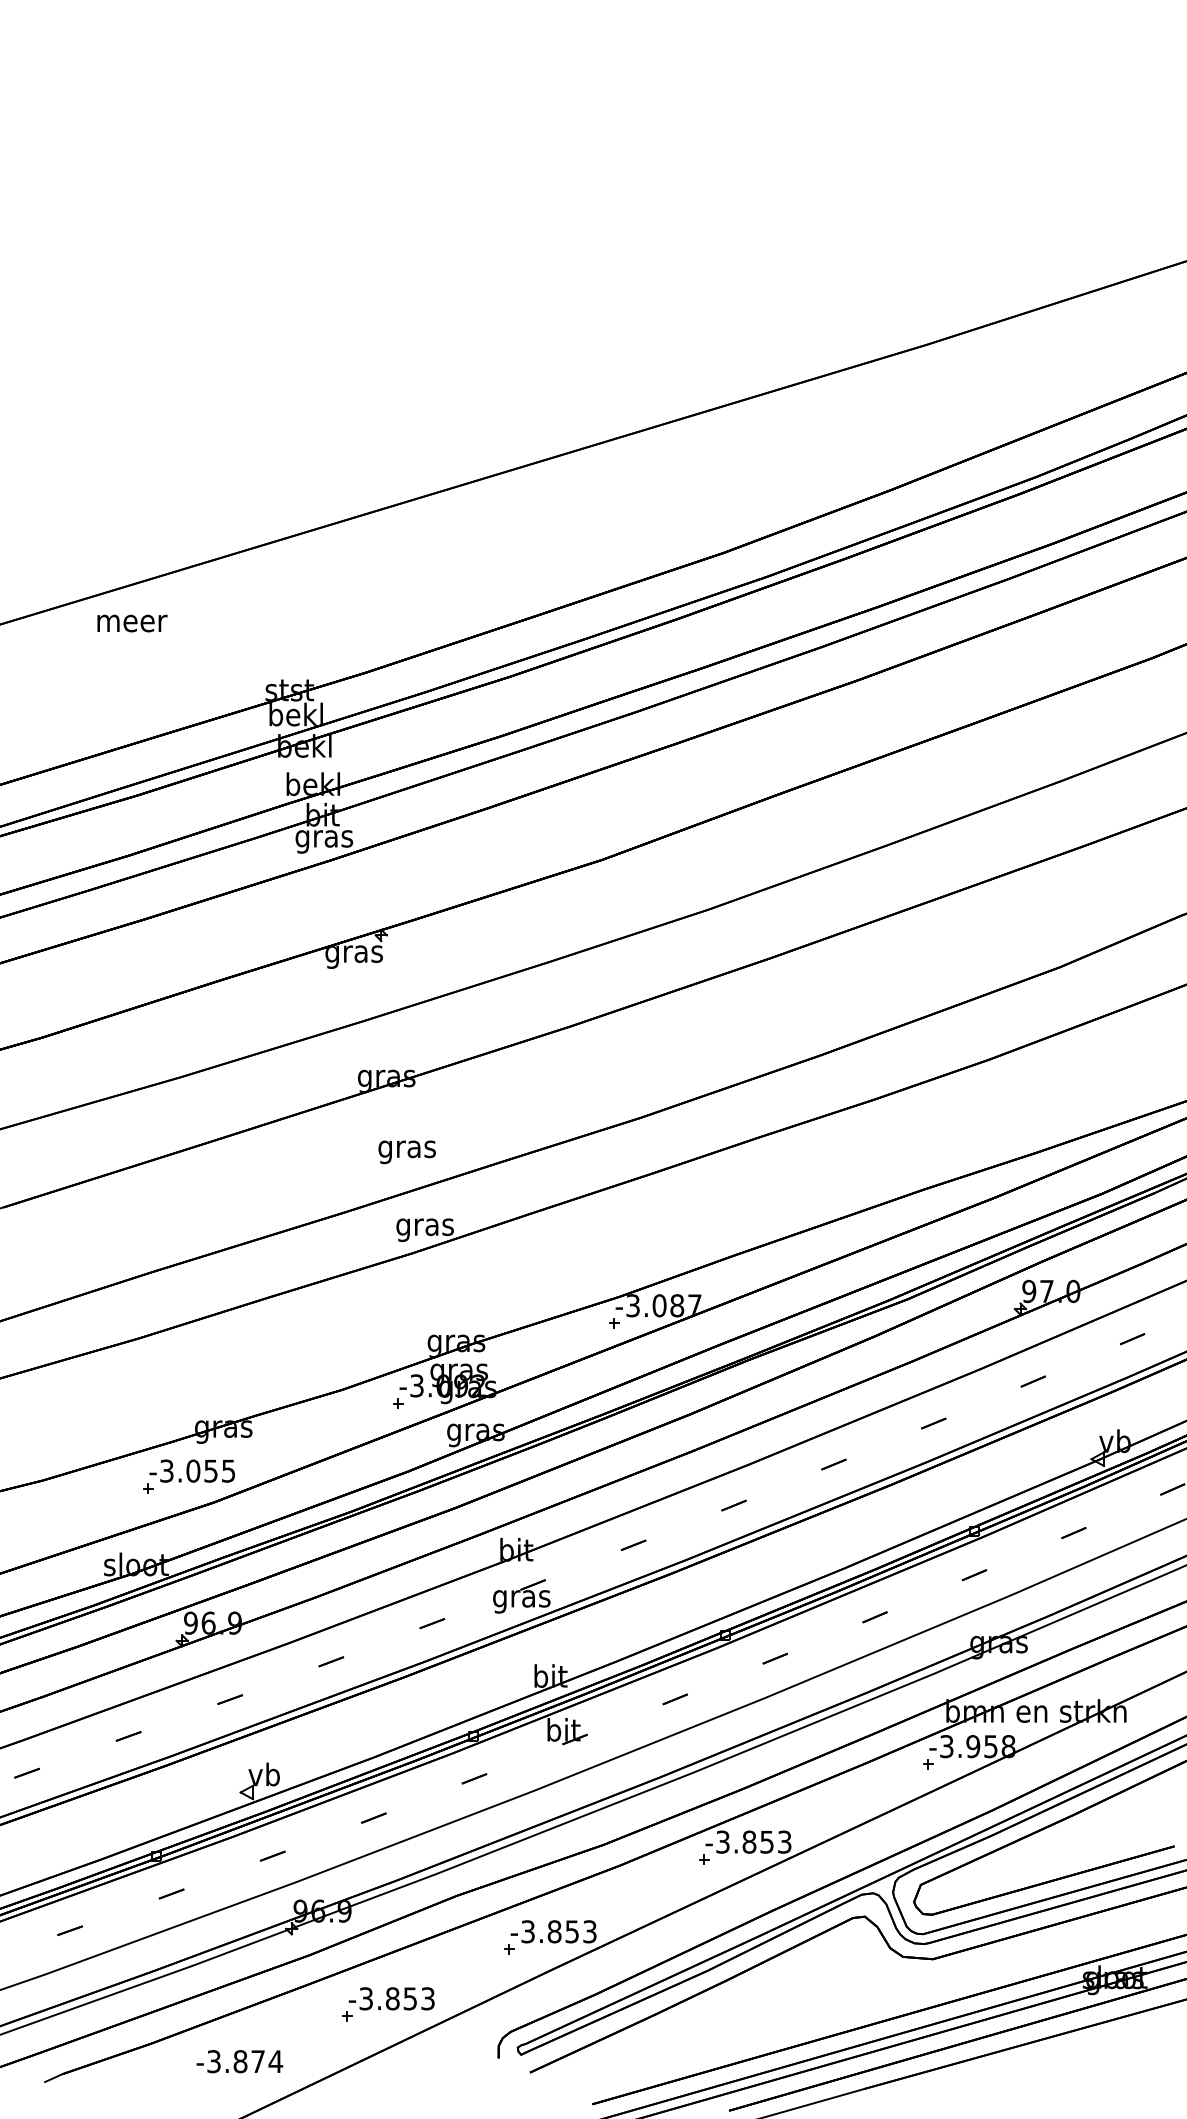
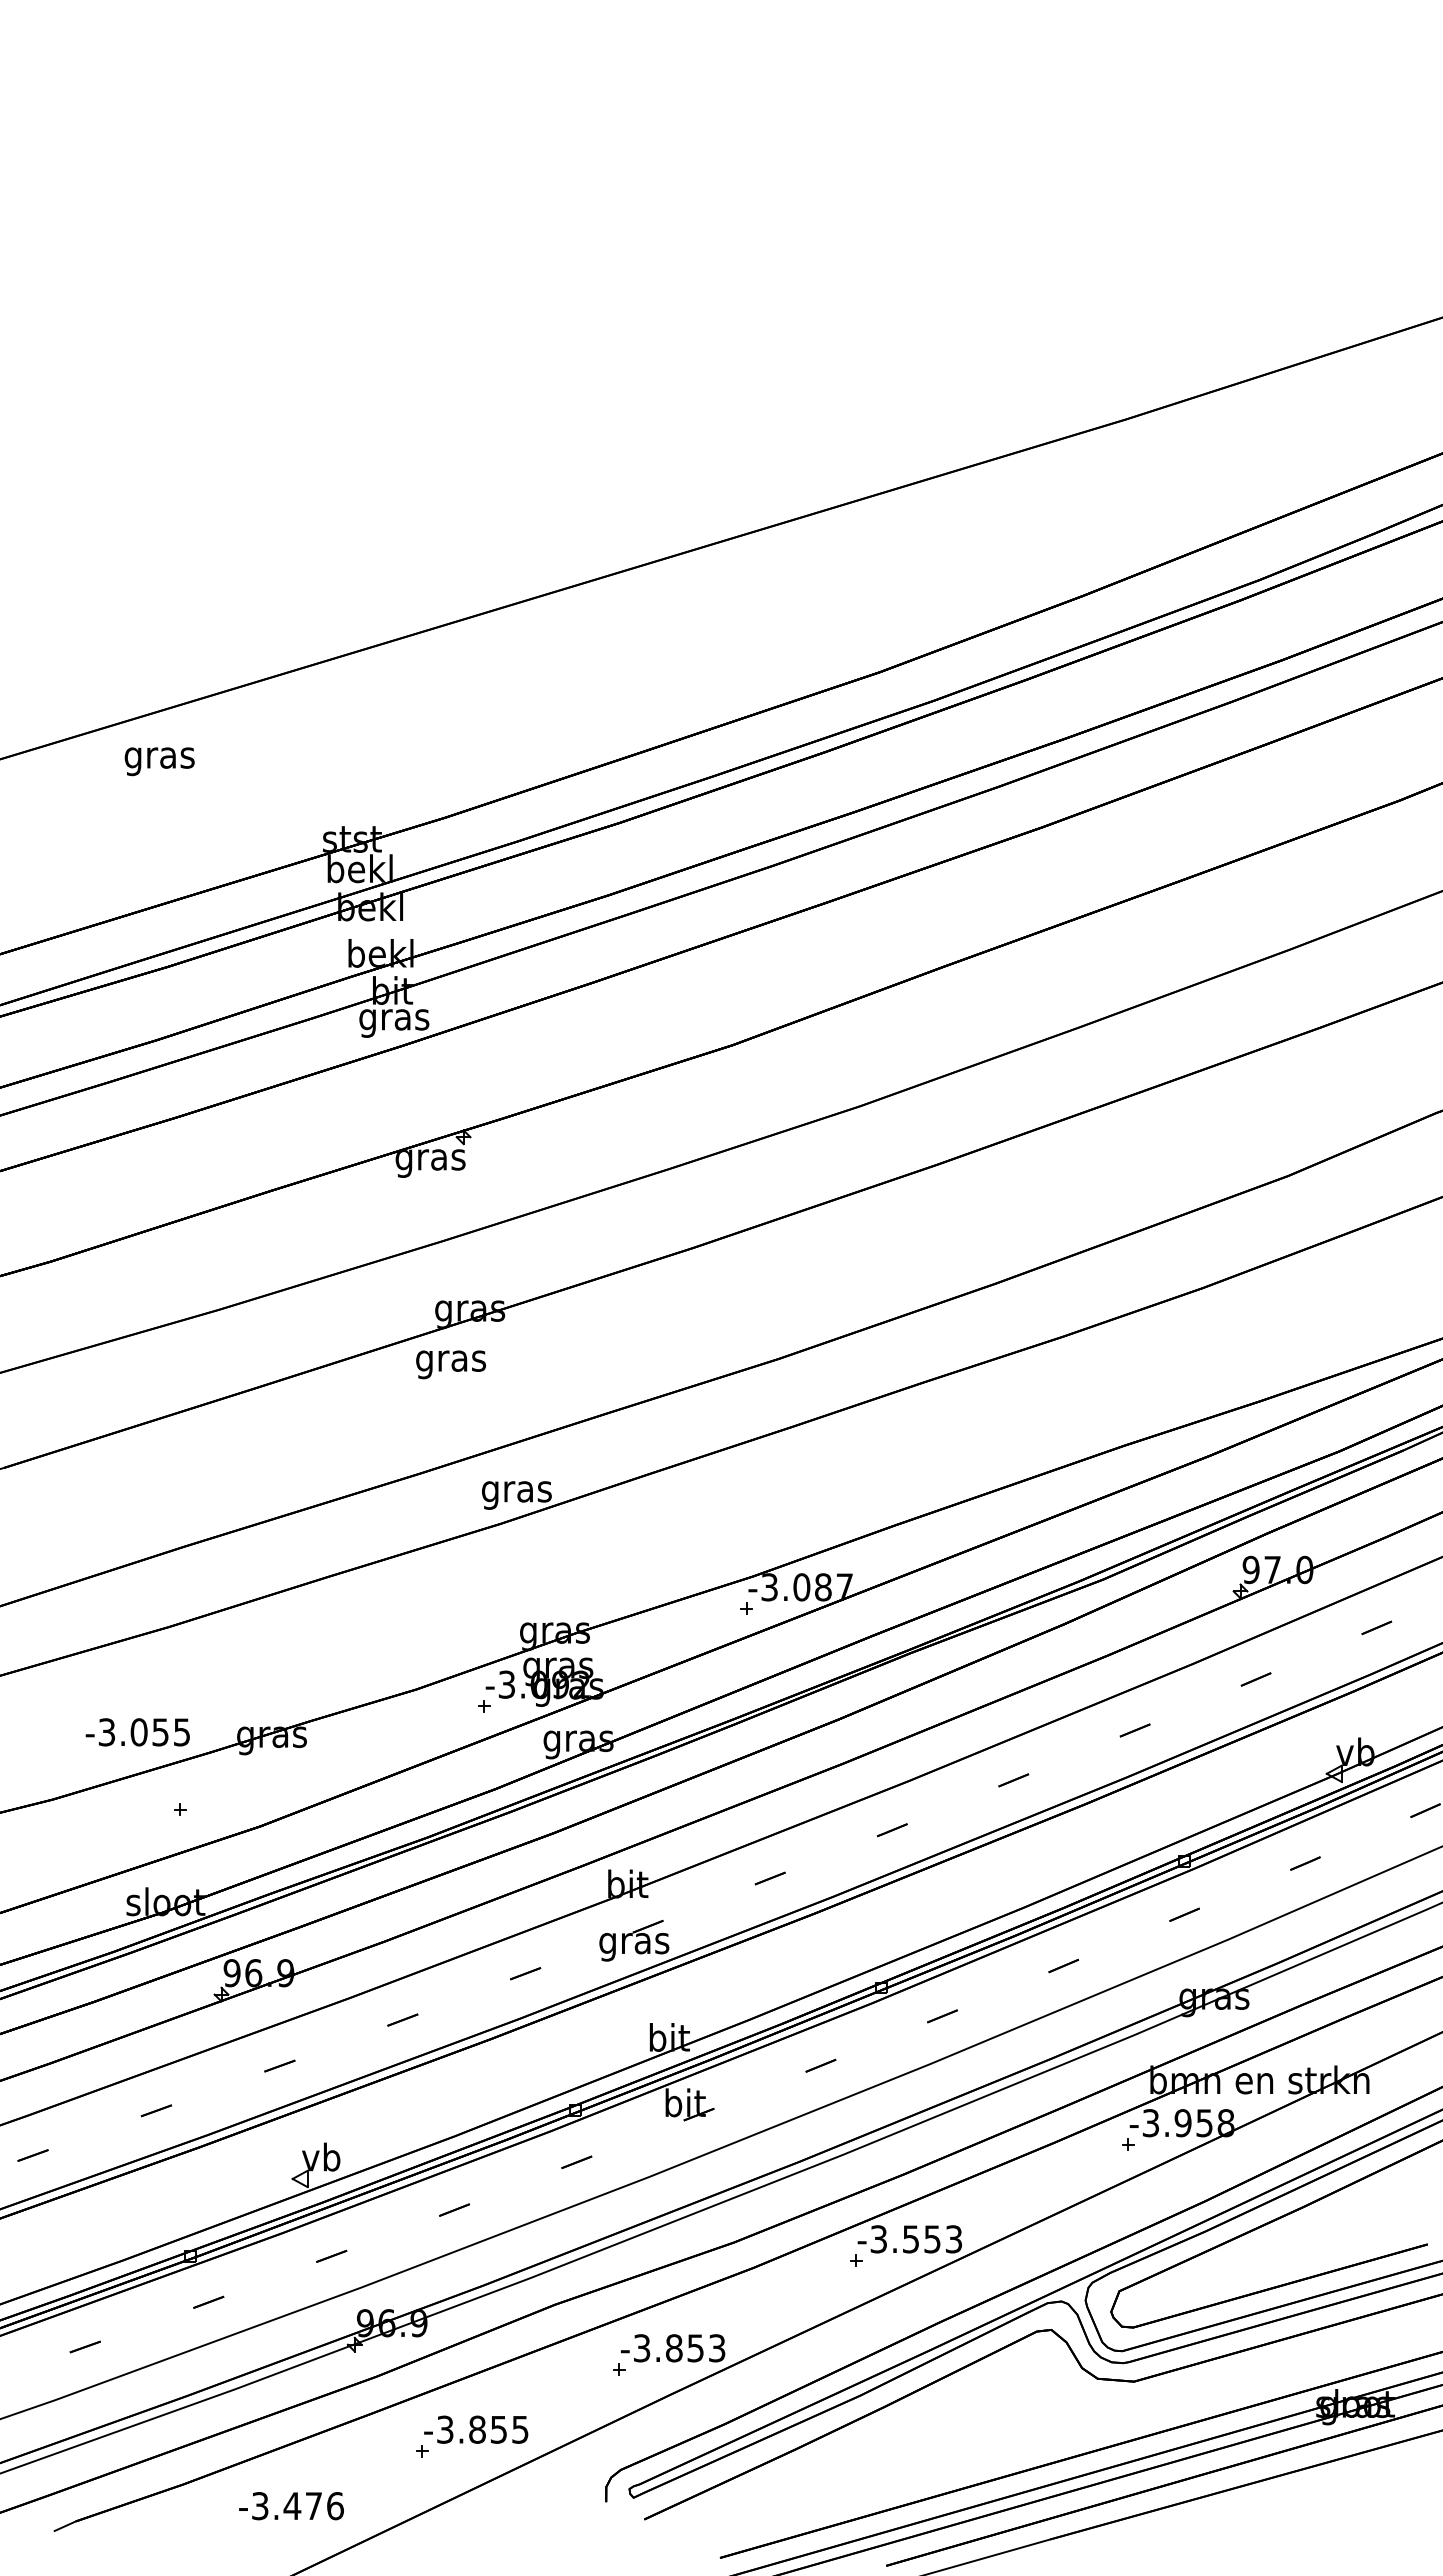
text: (131, 626) -> (160, 761), meer -> gras
text: (406, 1152) -> (450, 1364), moved
text: (192, 1471) -> (137, 1732), moved
text: (748, 1842) -> (910, 2239), -3.853 -> -3.553
text: (428, 1998) -> (520, 2429), -3.853 -> -3.855
text: (257, 2061) -> (313, 2506), -3.874 -> -3.476

